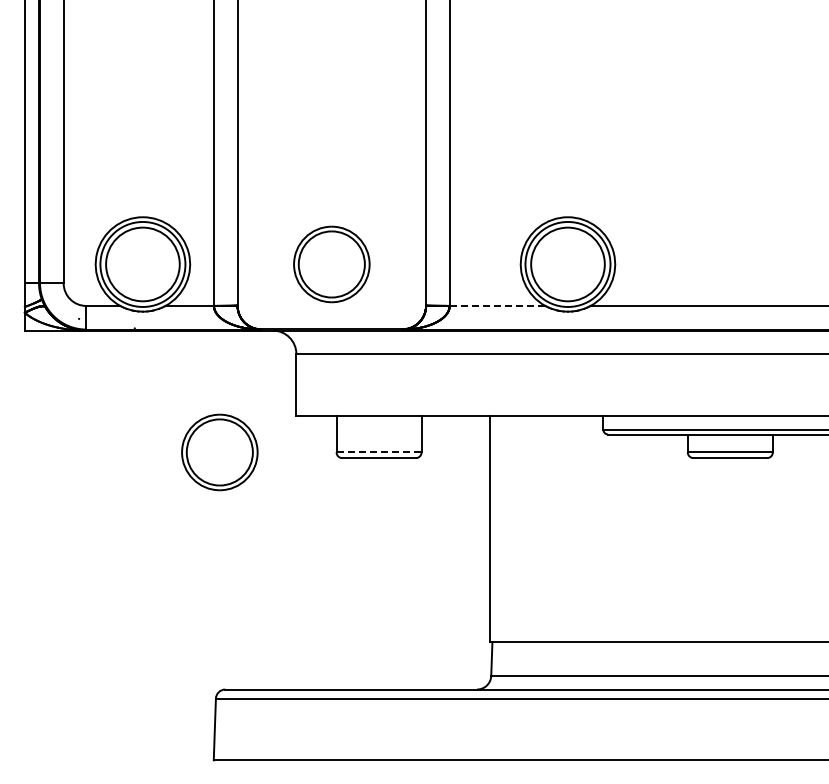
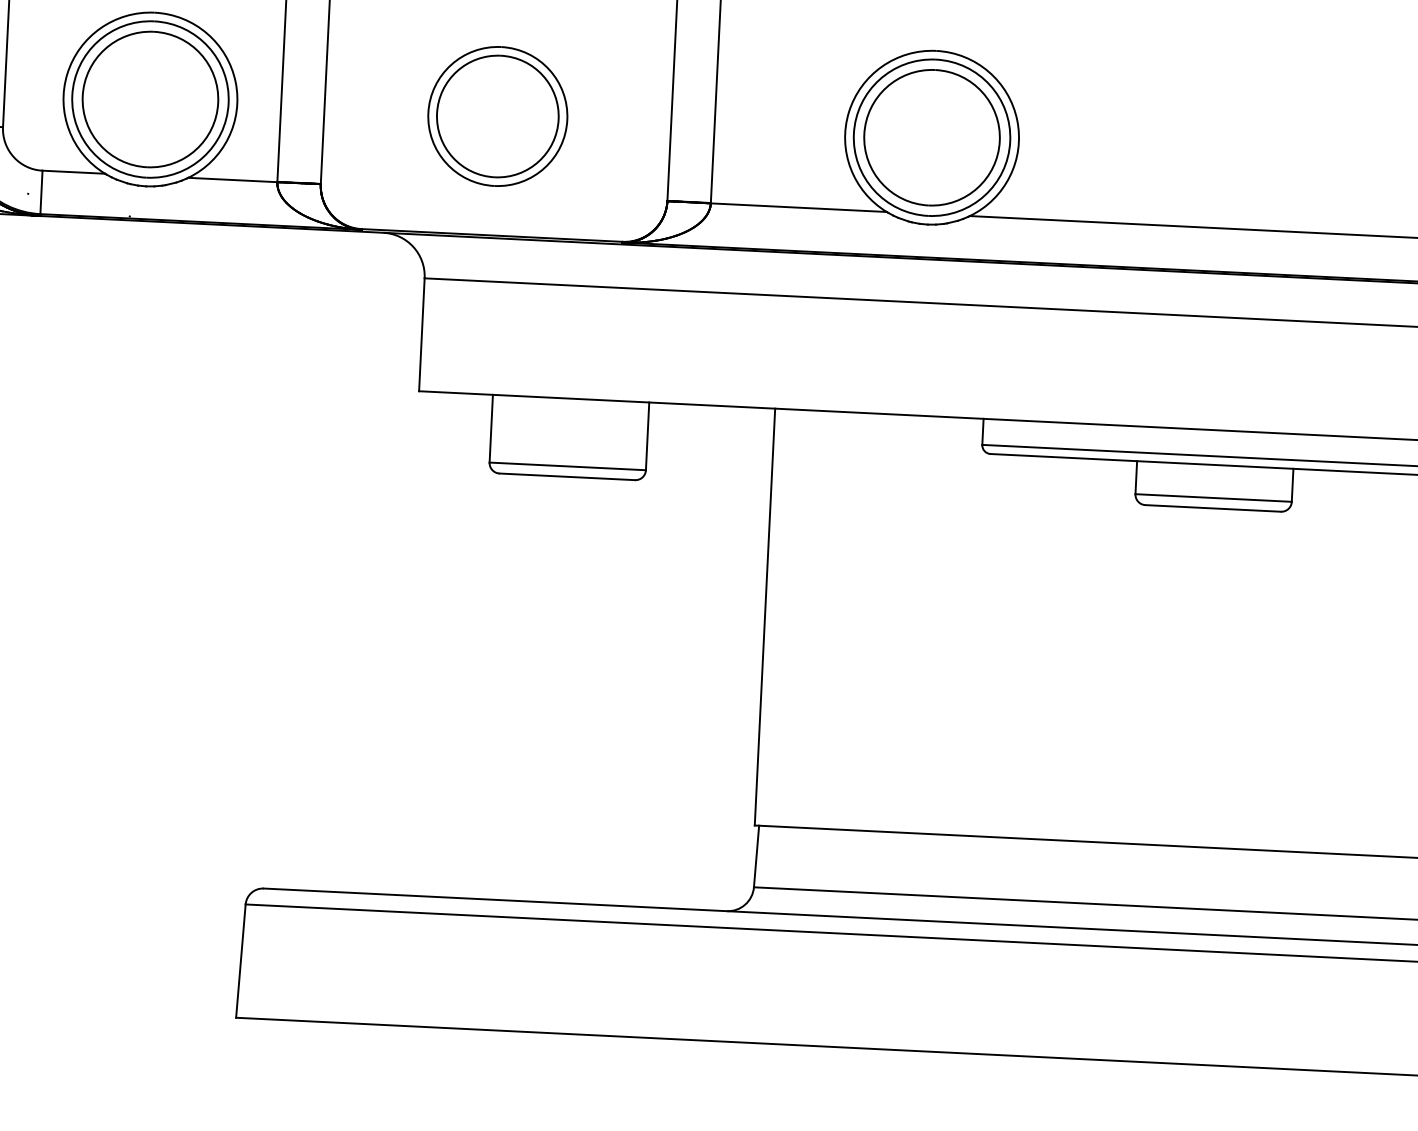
line: (497, 305) -> (798, 206), dashed -> solid
part: (219, 452) -> (274, 452), removed
line: (379, 452) -> (568, 466), dashed -> solid

